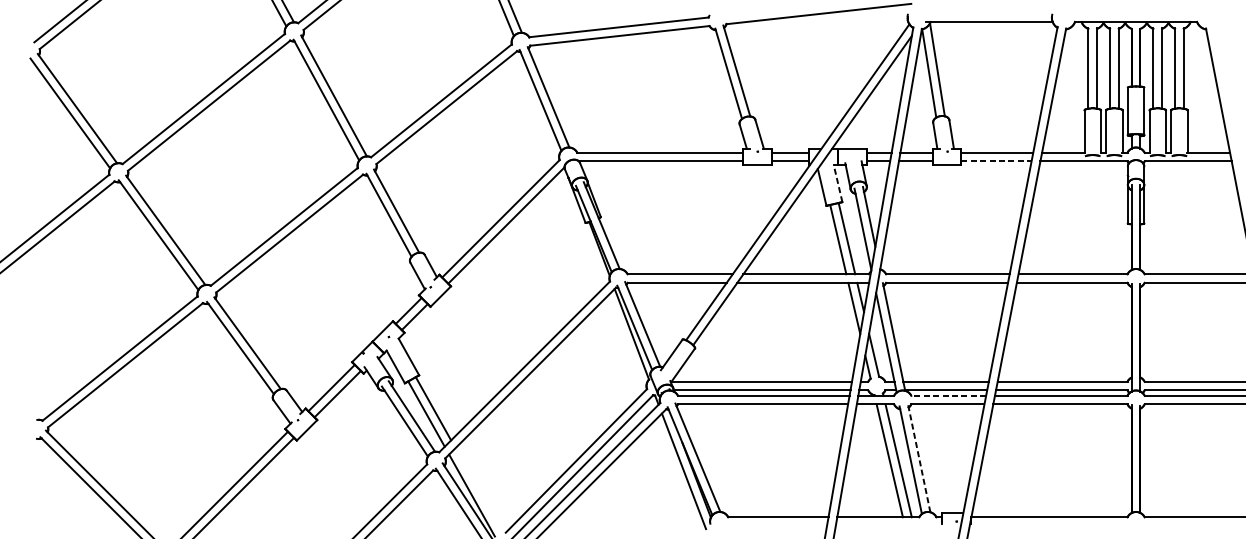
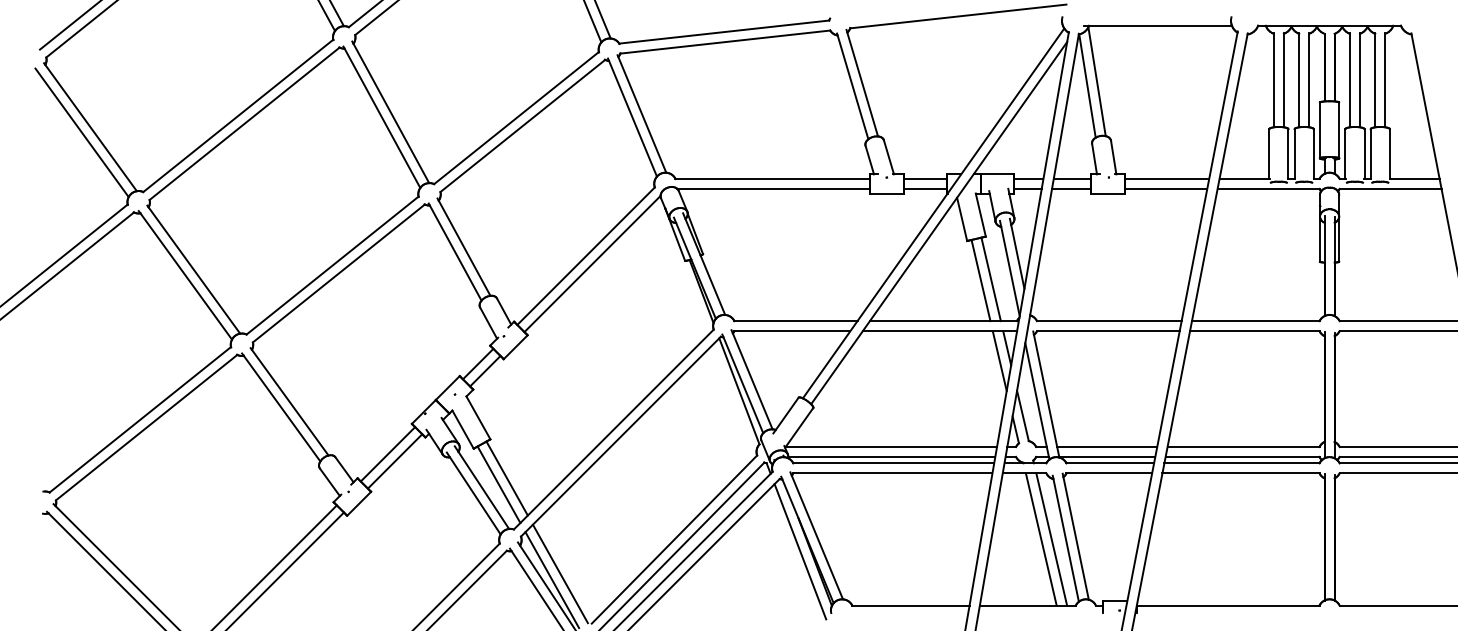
line: (996, 161) -> (1166, 188), dashed -> solid
line: (837, 183) -> (980, 214), dashed -> solid
line: (948, 395) -> (1110, 463), dashed -> solid
line: (919, 458) -> (1075, 536), dashed -> solid
line: (478, 489) -> (559, 573), added

